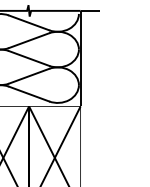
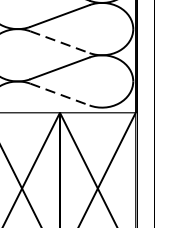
line: (29, 58) -> (60, 42), solid -> dashed
line: (29, 94) -> (60, 95), solid -> dashed

